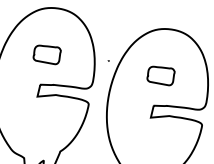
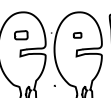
part: (160, 75) -> (77, 35), size x0.6

